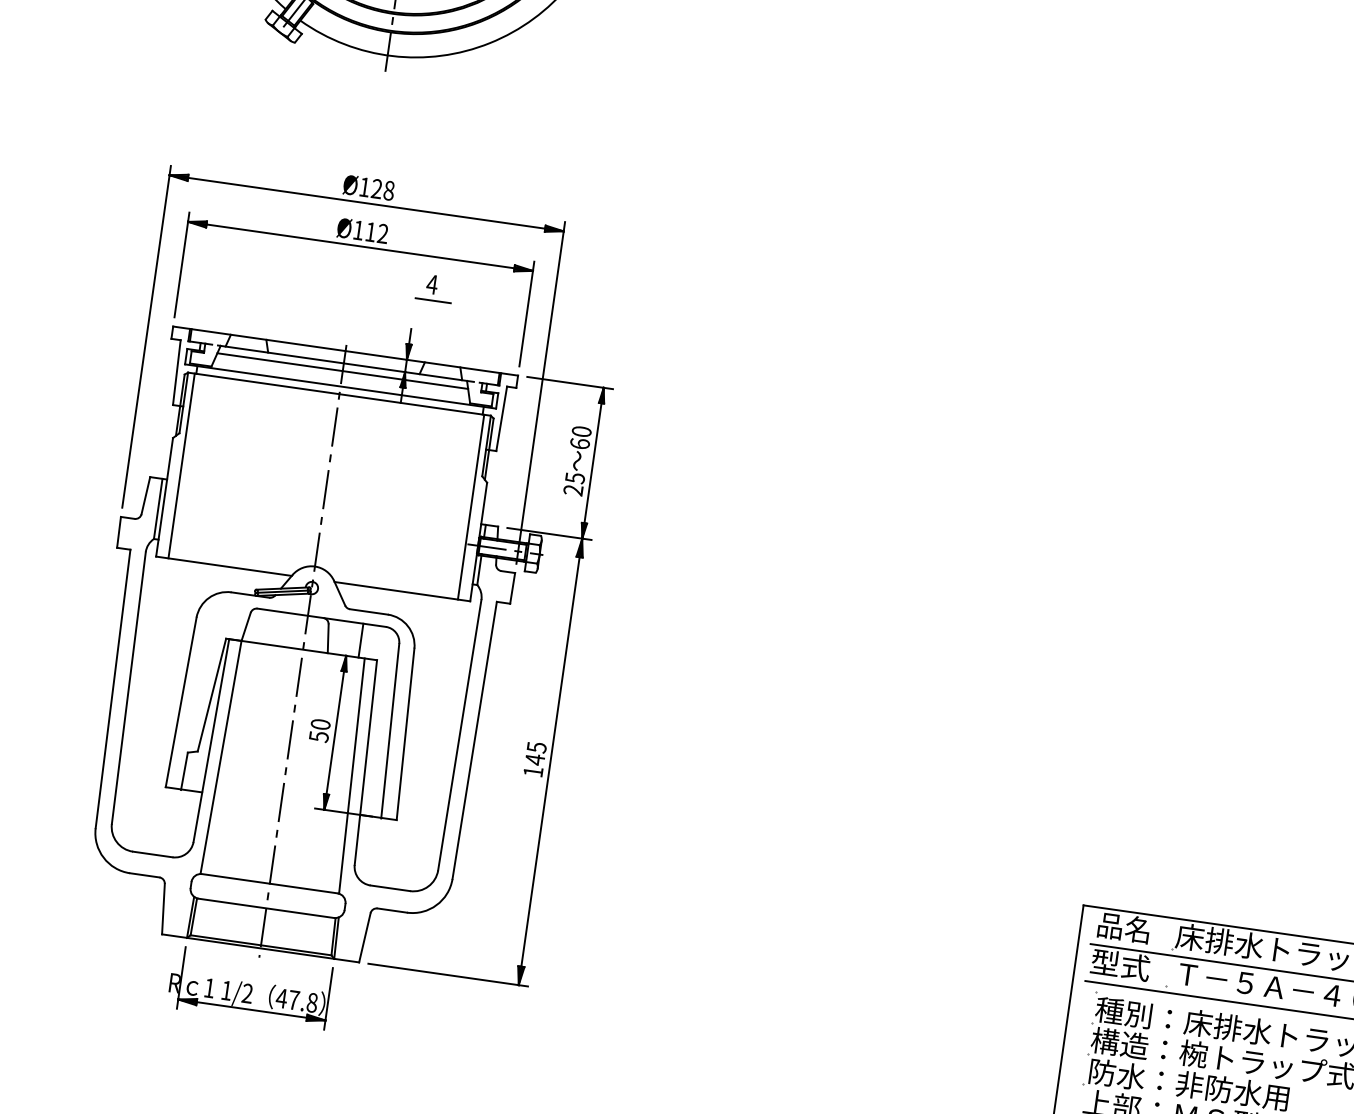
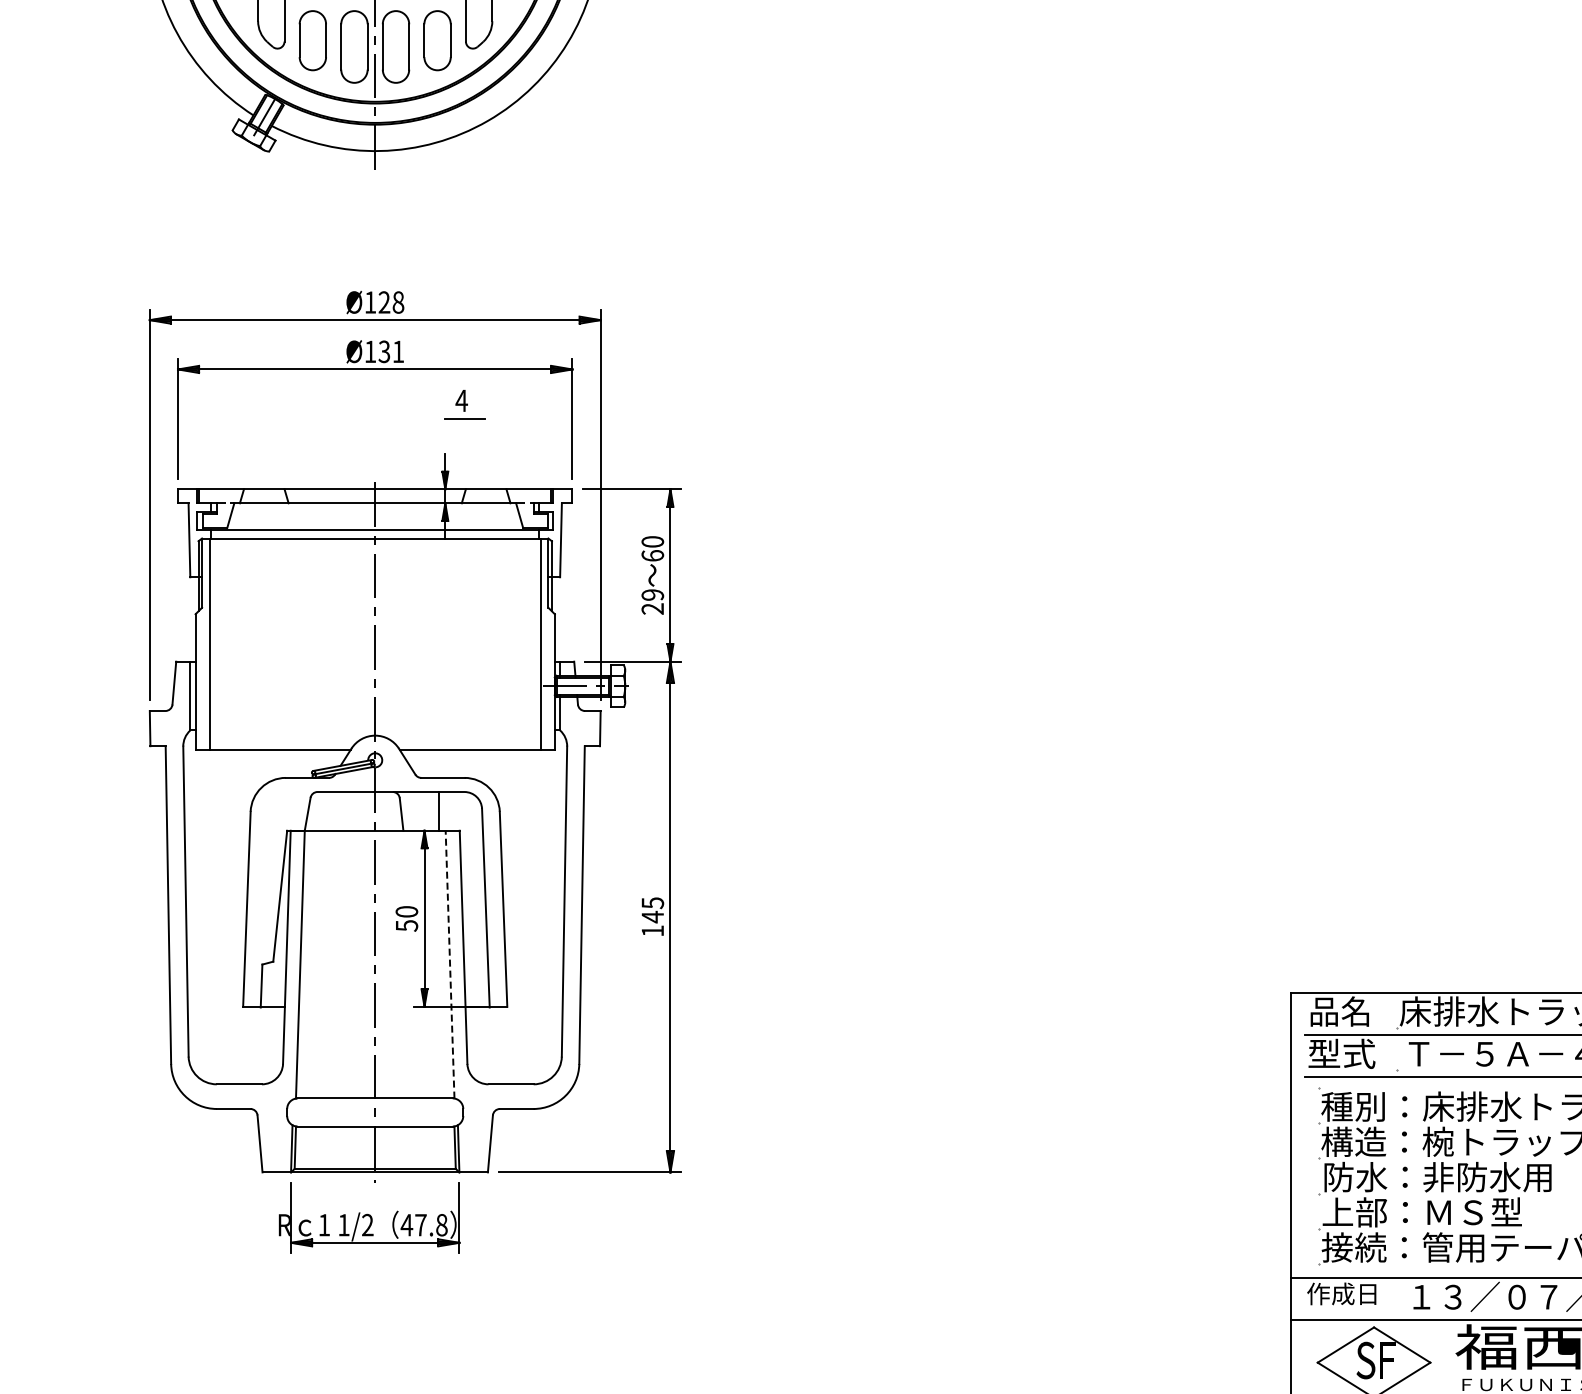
text: (376, 232) -> (391, 351), Ø112 -> Ø131
line: (342, 371) -> (374, 512), removed
text: (574, 478) -> (652, 595), 25 -> 29
line: (352, 775) -> (450, 964), solid -> dashed

